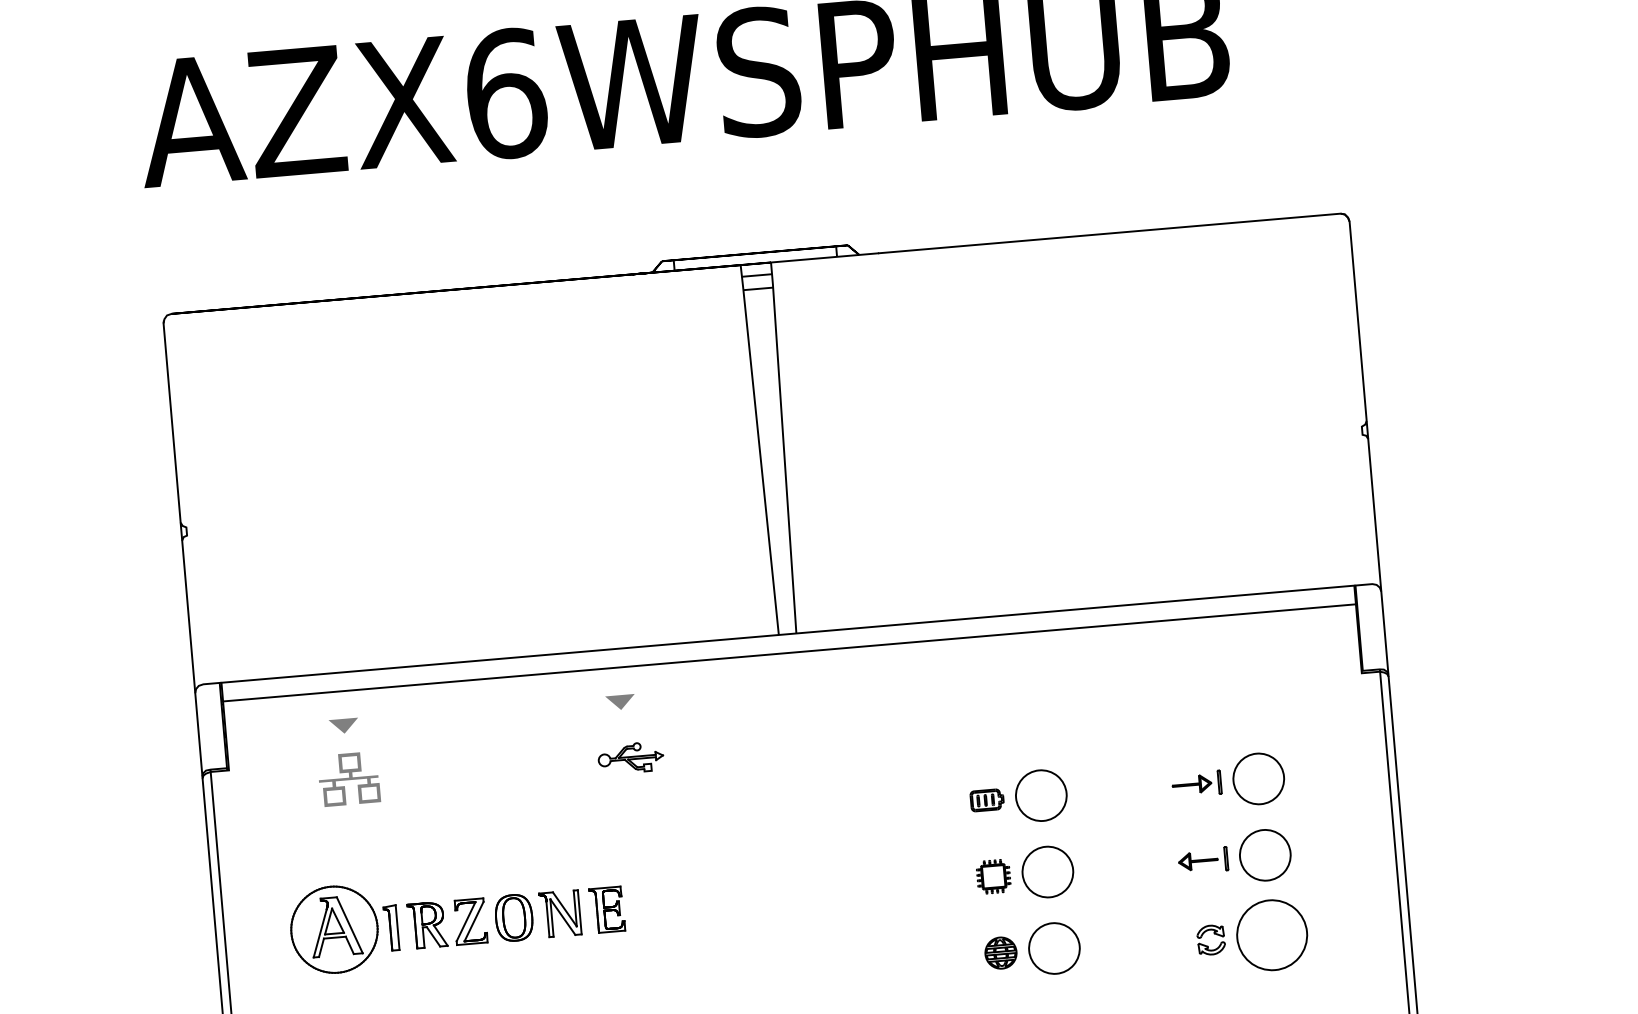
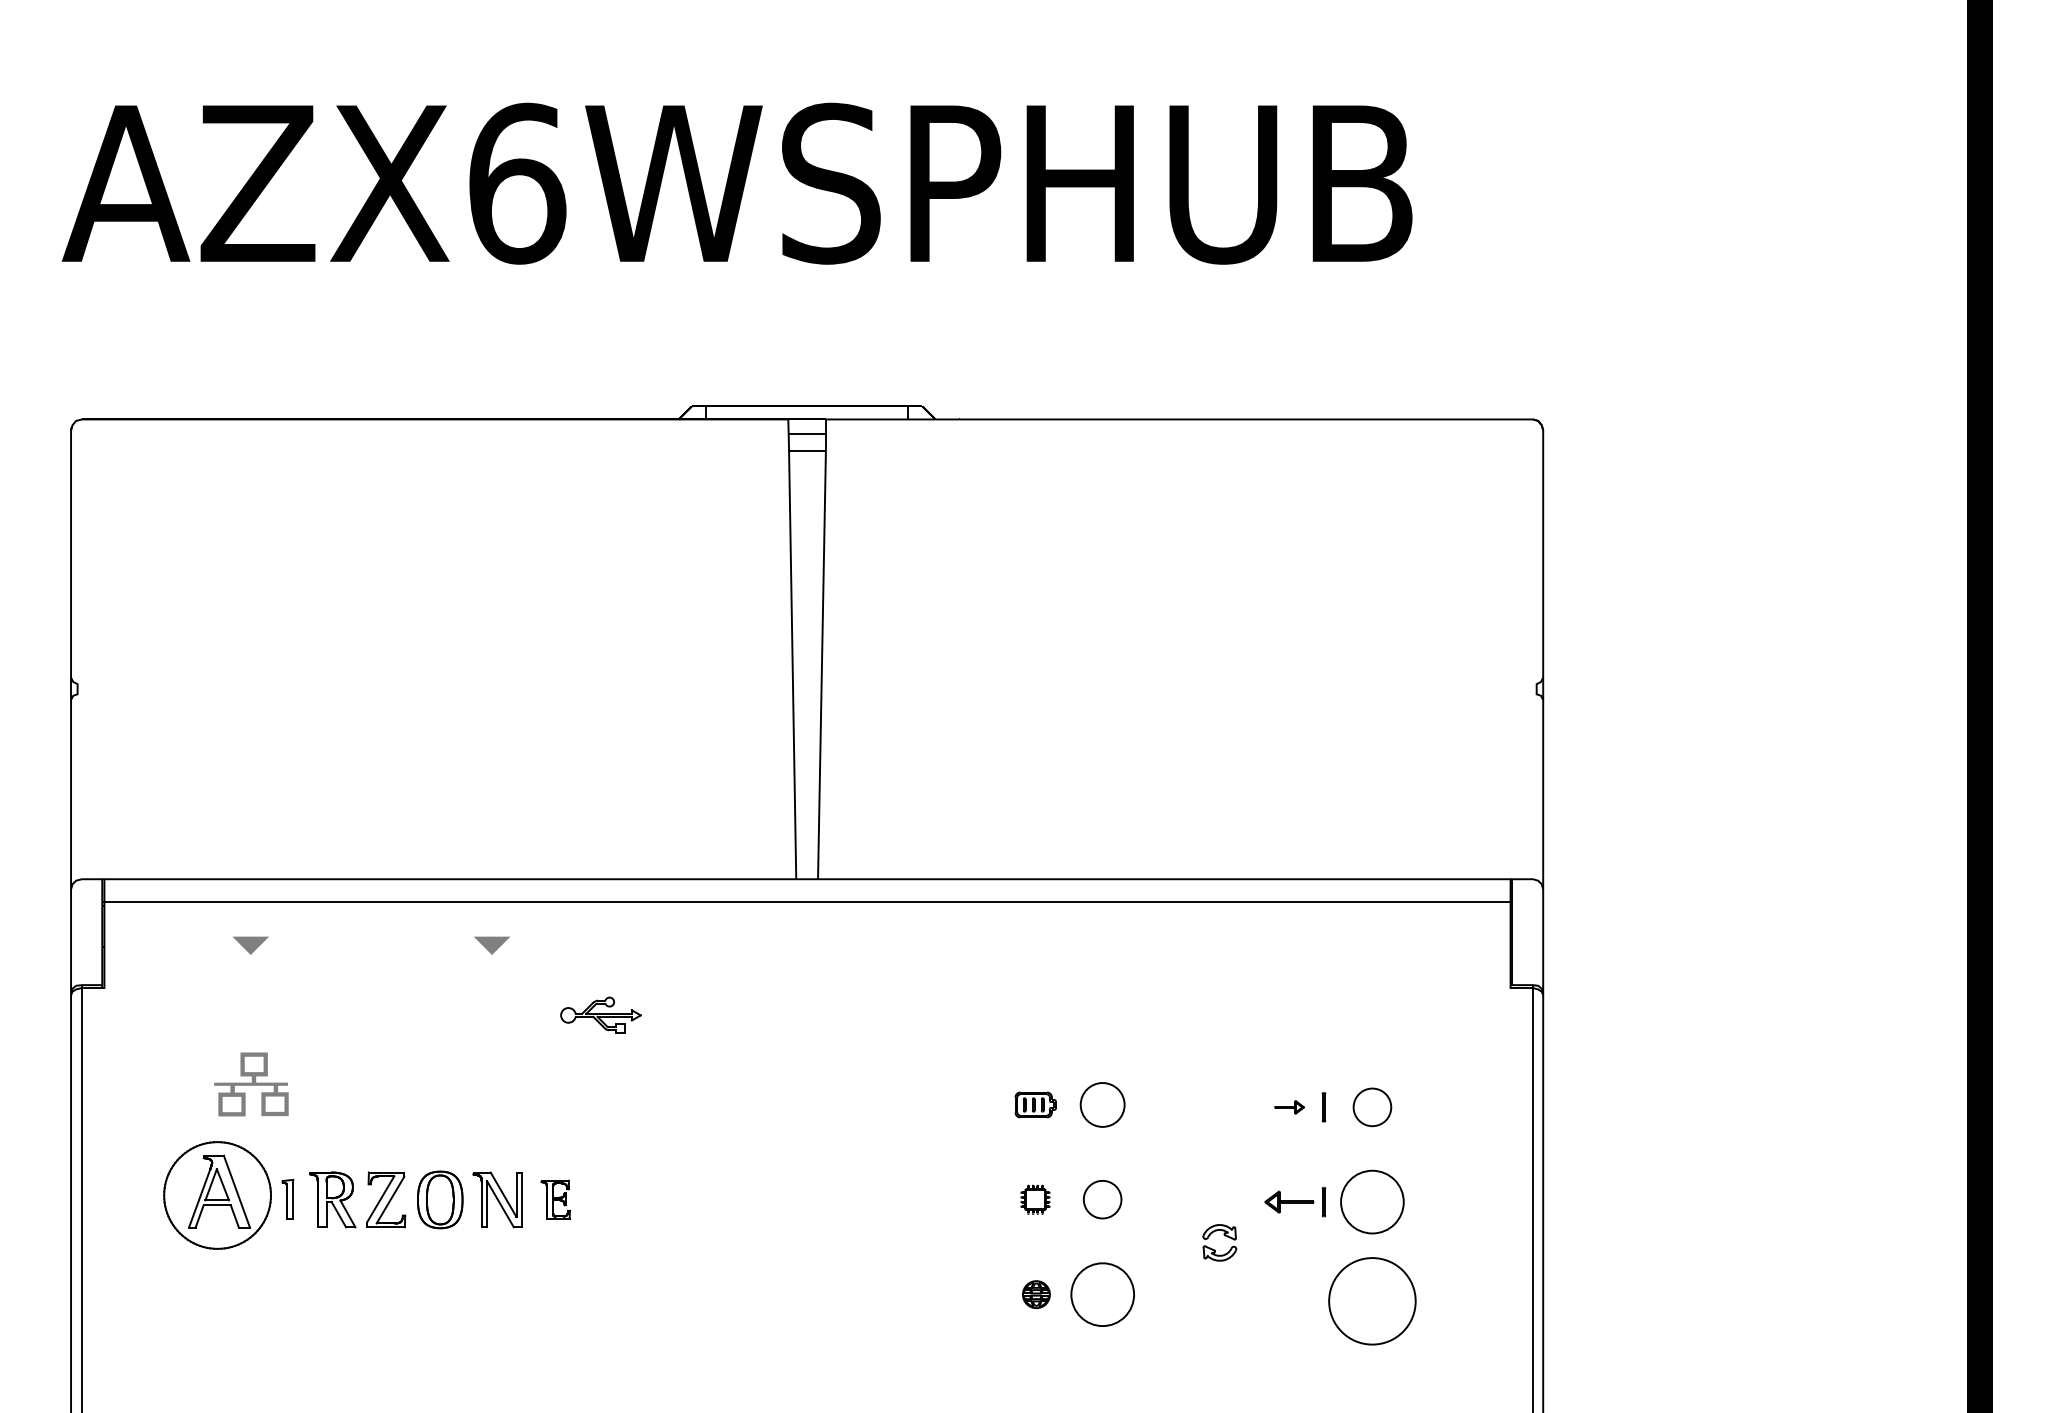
part: (620, 702) -> (491, 945), moved
part: (349, 779) -> (251, 1084), moved
part: (1258, 779) -> (1372, 1107), size x0.6
part: (1191, 784) -> (1289, 1107), size x0.6
part: (1041, 795) -> (1102, 1104), size x0.7
part: (1047, 871) -> (1102, 1199), size x0.6
part: (993, 876) -> (1035, 1199), size x0.7
part: (606, 909) -> (555, 1199), size x0.7
part: (391, 927) -> (287, 1198), size x0.7
part: (1208, 945) -> (1215, 1249), moved
part: (1001, 952) -> (1036, 1294), size x0.7

